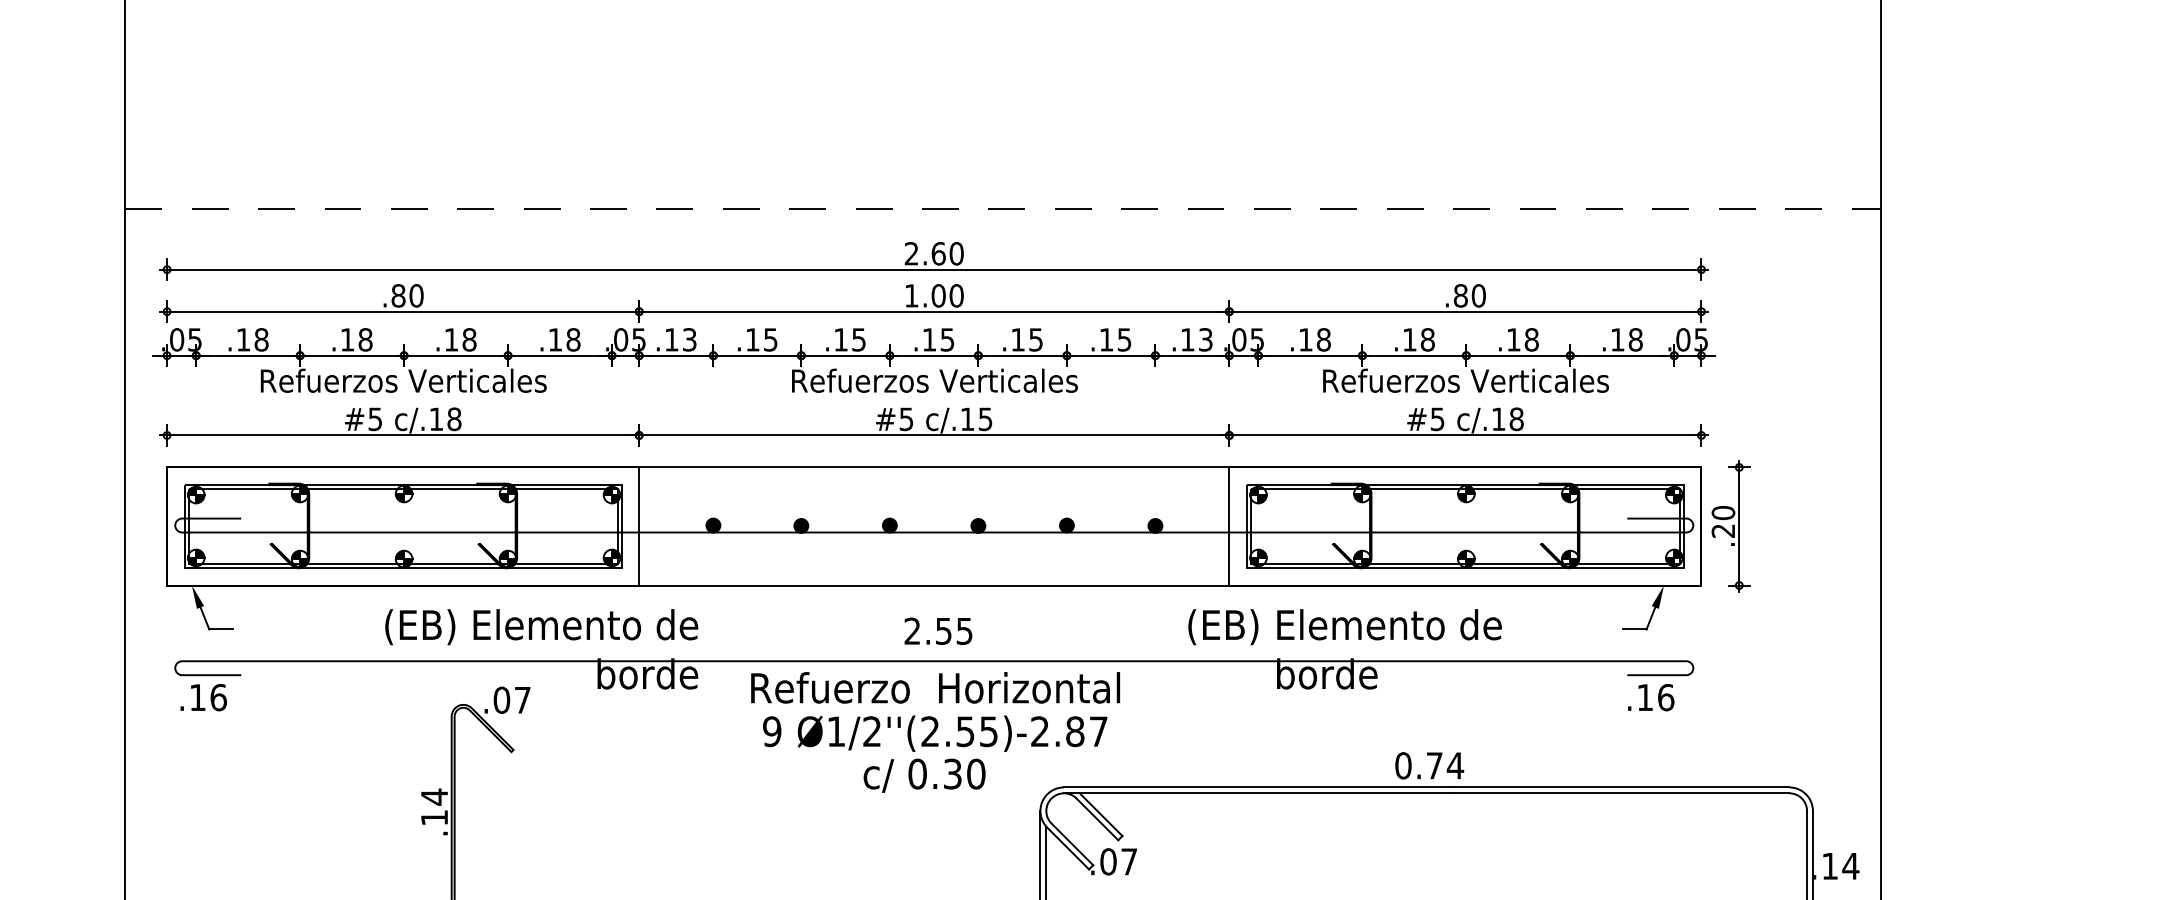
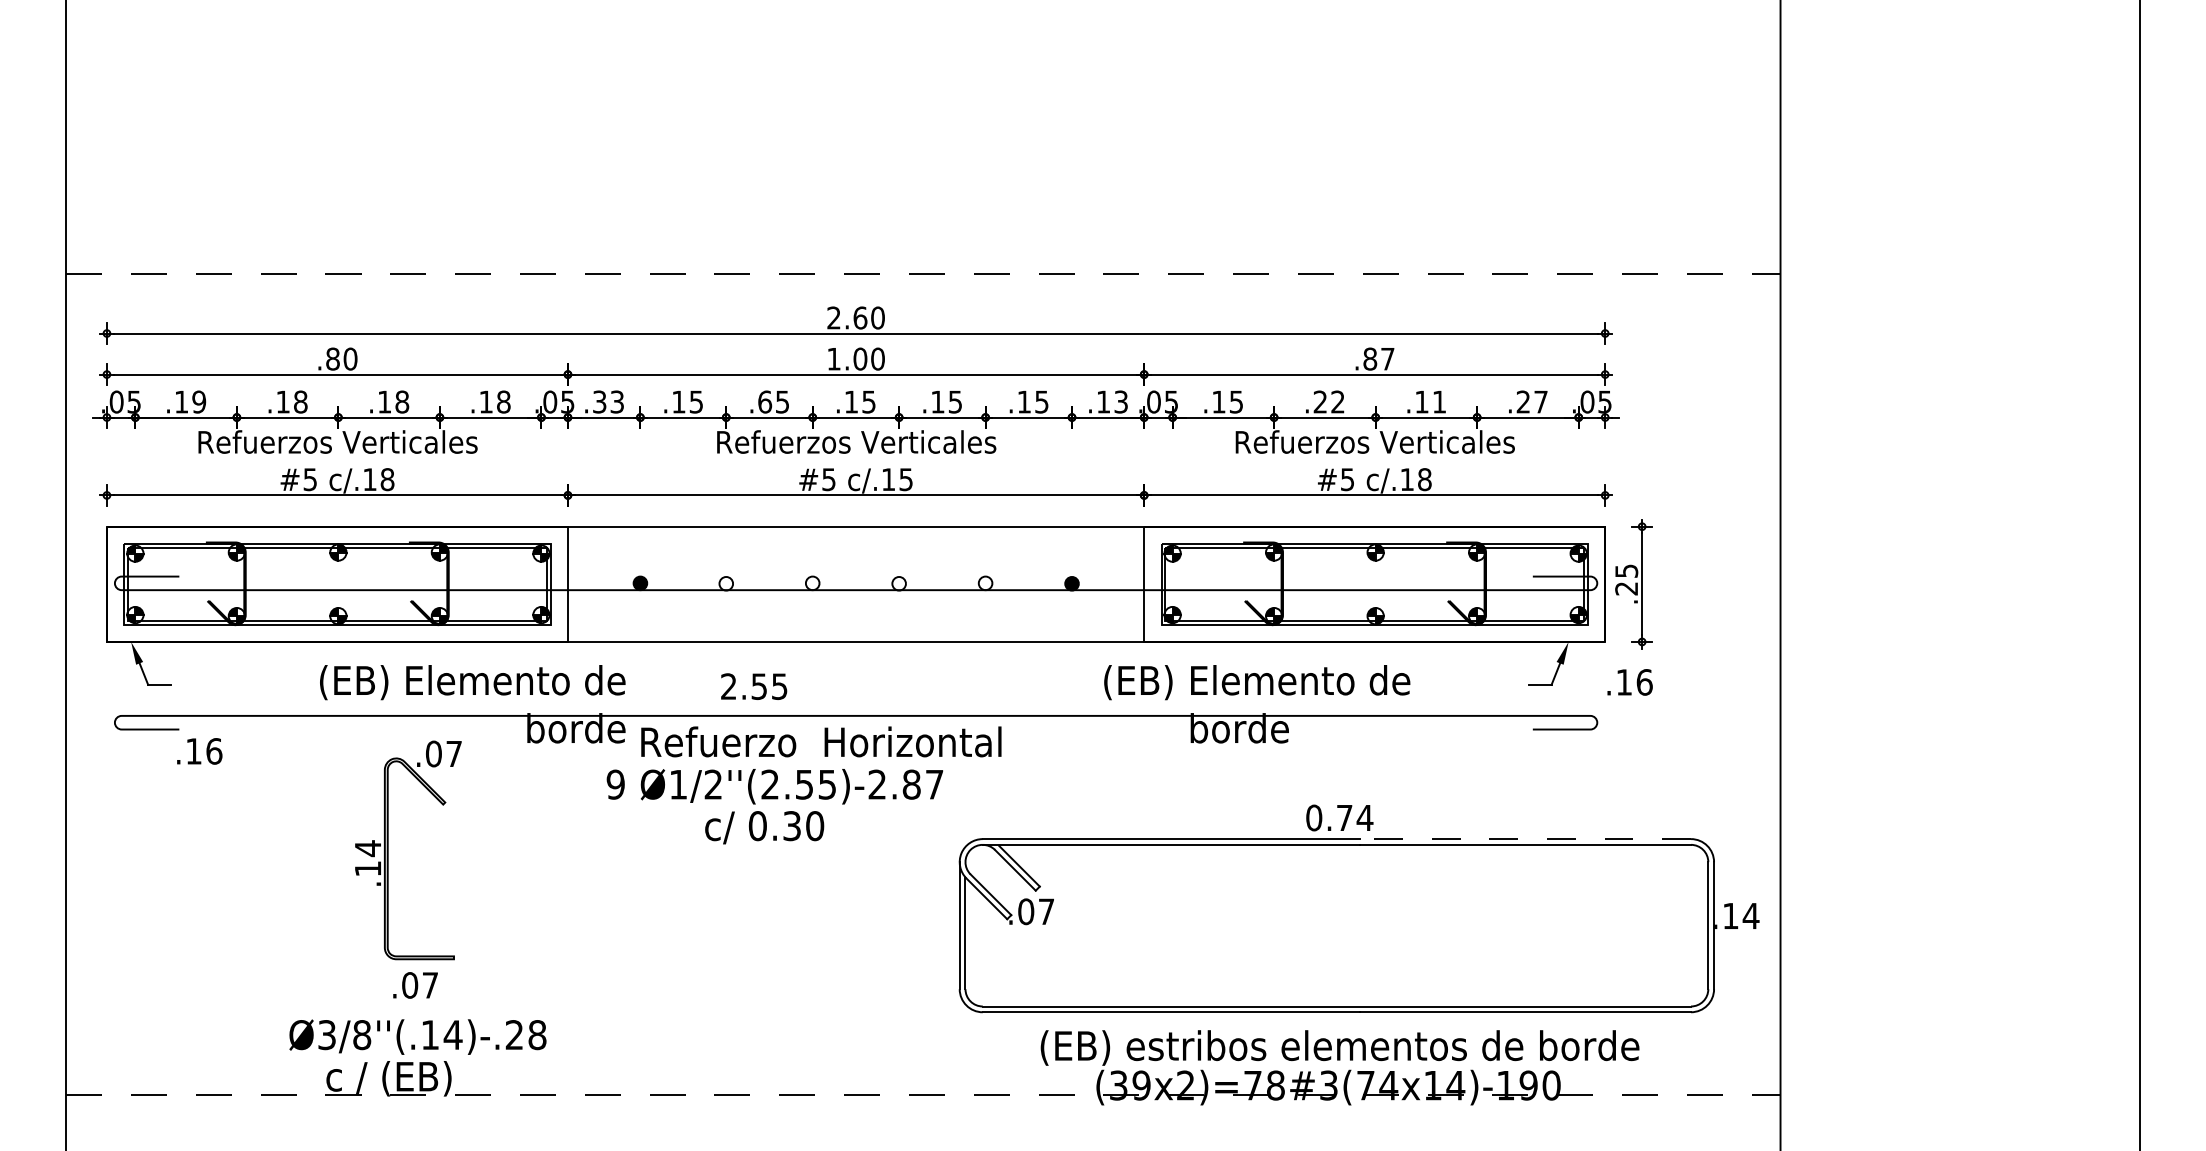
text: (1478, 295) -> (1387, 358), .80 -> .87
text: (261, 339) -> (199, 401), .18 -> .19
text: (671, 339) -> (599, 401), .13 -> .33
text: (841, 339) -> (765, 401), .15 -> .65
text: (1323, 339) -> (1236, 401), .18 -> .15
text: (1418, 339) -> (1328, 401), .18 -> .22
text: (1531, 339) -> (1439, 401), .18 -> .11
text: (1625, 339) -> (1531, 401), .18 -> .27
text: (1723, 513) -> (1626, 571), .20 -> .25
fill: (801, 525) -> (726, 583), removed
fill: (889, 525) -> (812, 583), removed
fill: (977, 525) -> (898, 583), removed
fill: (1066, 525) -> (985, 583), removed
text: (938, 631) -> (754, 686), moved
text: (935, 687) -> (821, 741), moved
text: (203, 697) -> (199, 751), moved
text: (1650, 697) -> (1629, 682), moved
text: (934, 754) -> (774, 806), moved
line: (1619, 787) -> (1525, 839), solid -> dashed

